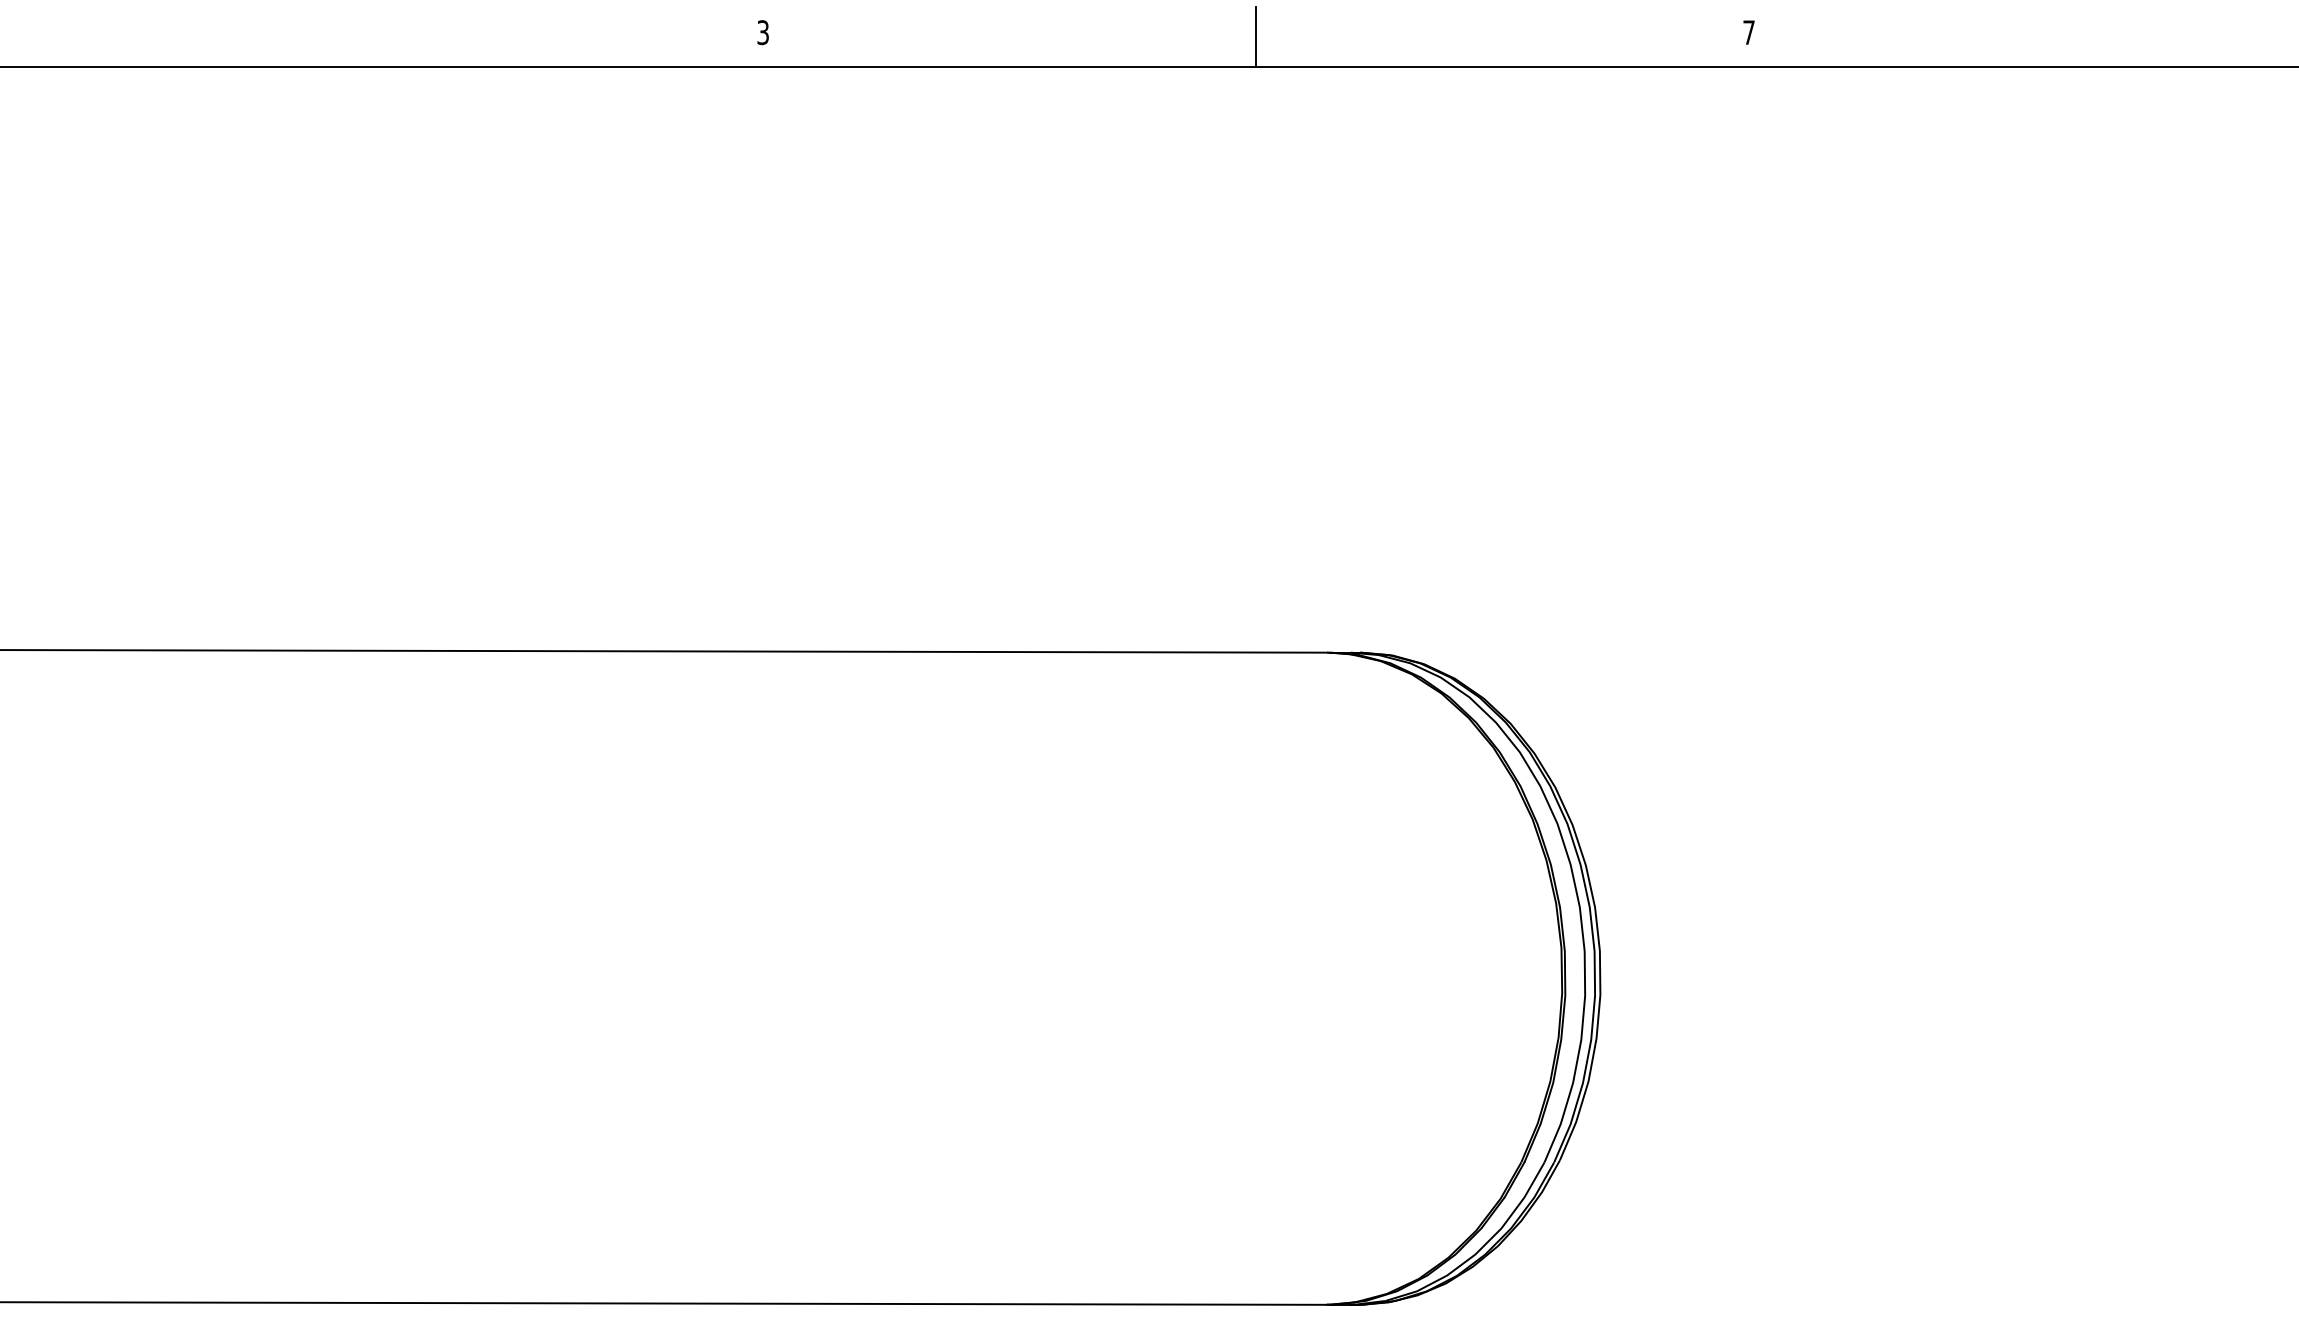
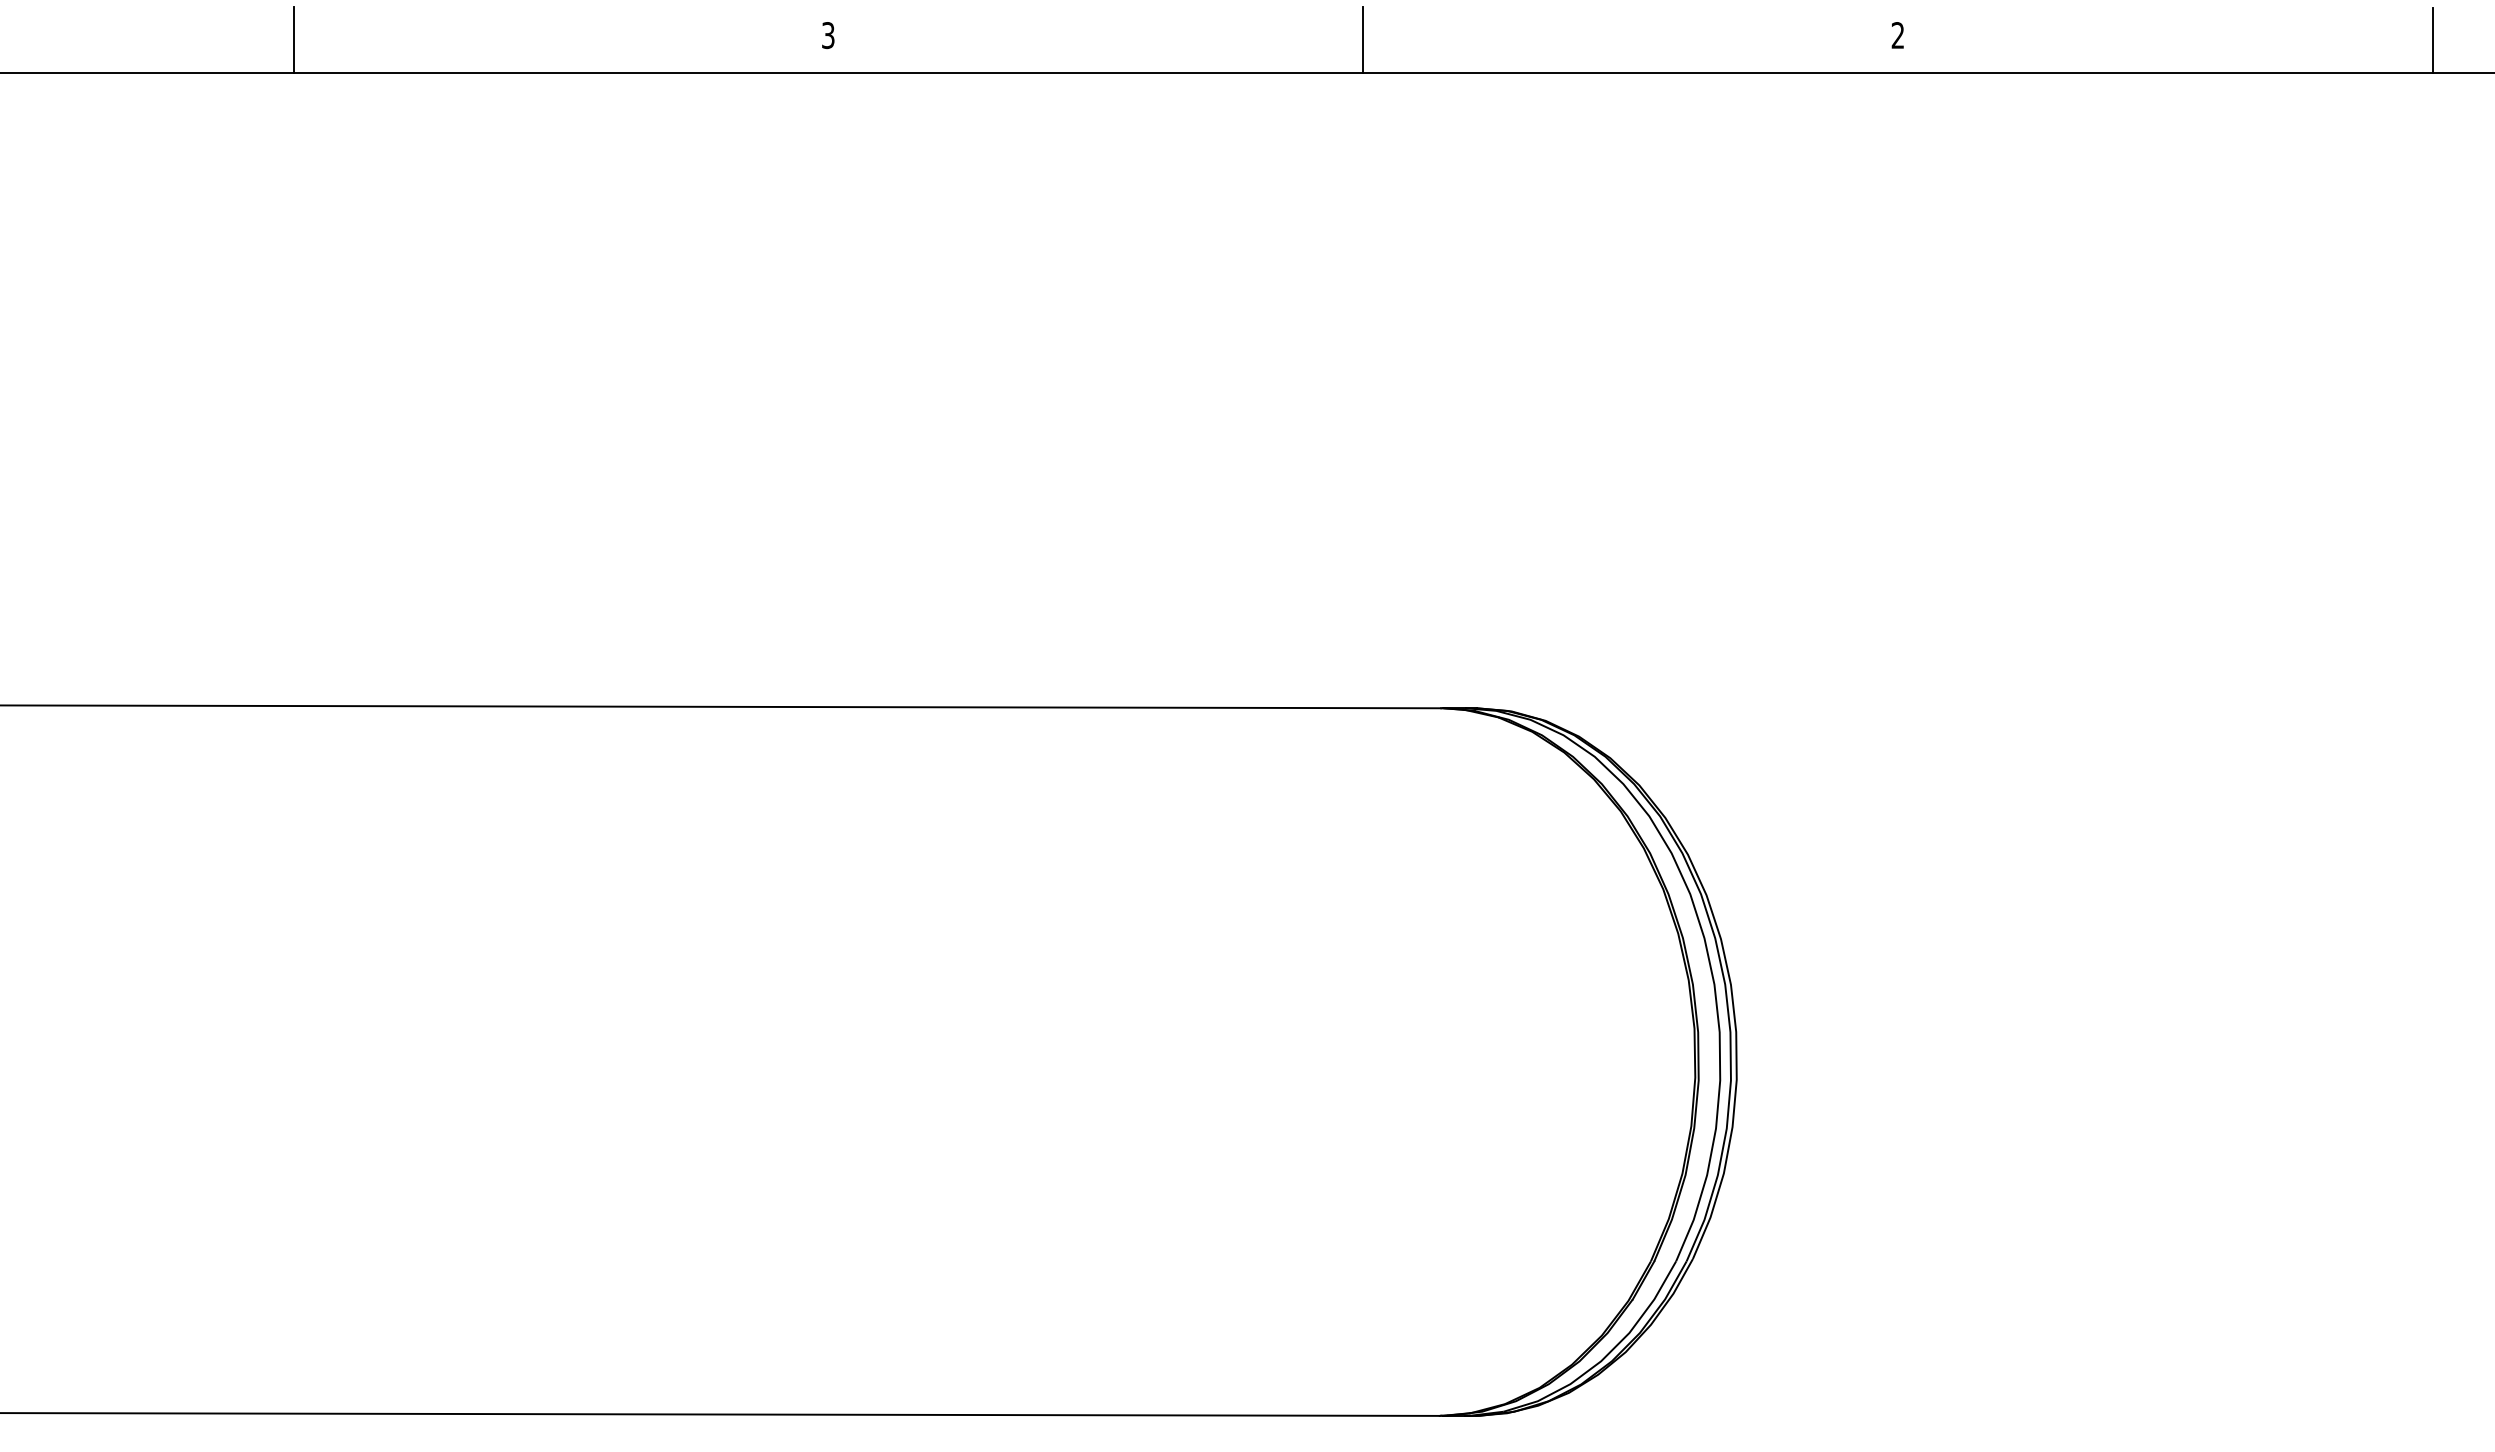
text: (1748, 32) -> (1897, 35), 7 -> 2
line: (270, 36) -> (293, 39), added
line: (2242, 37) -> (2433, 40), added

